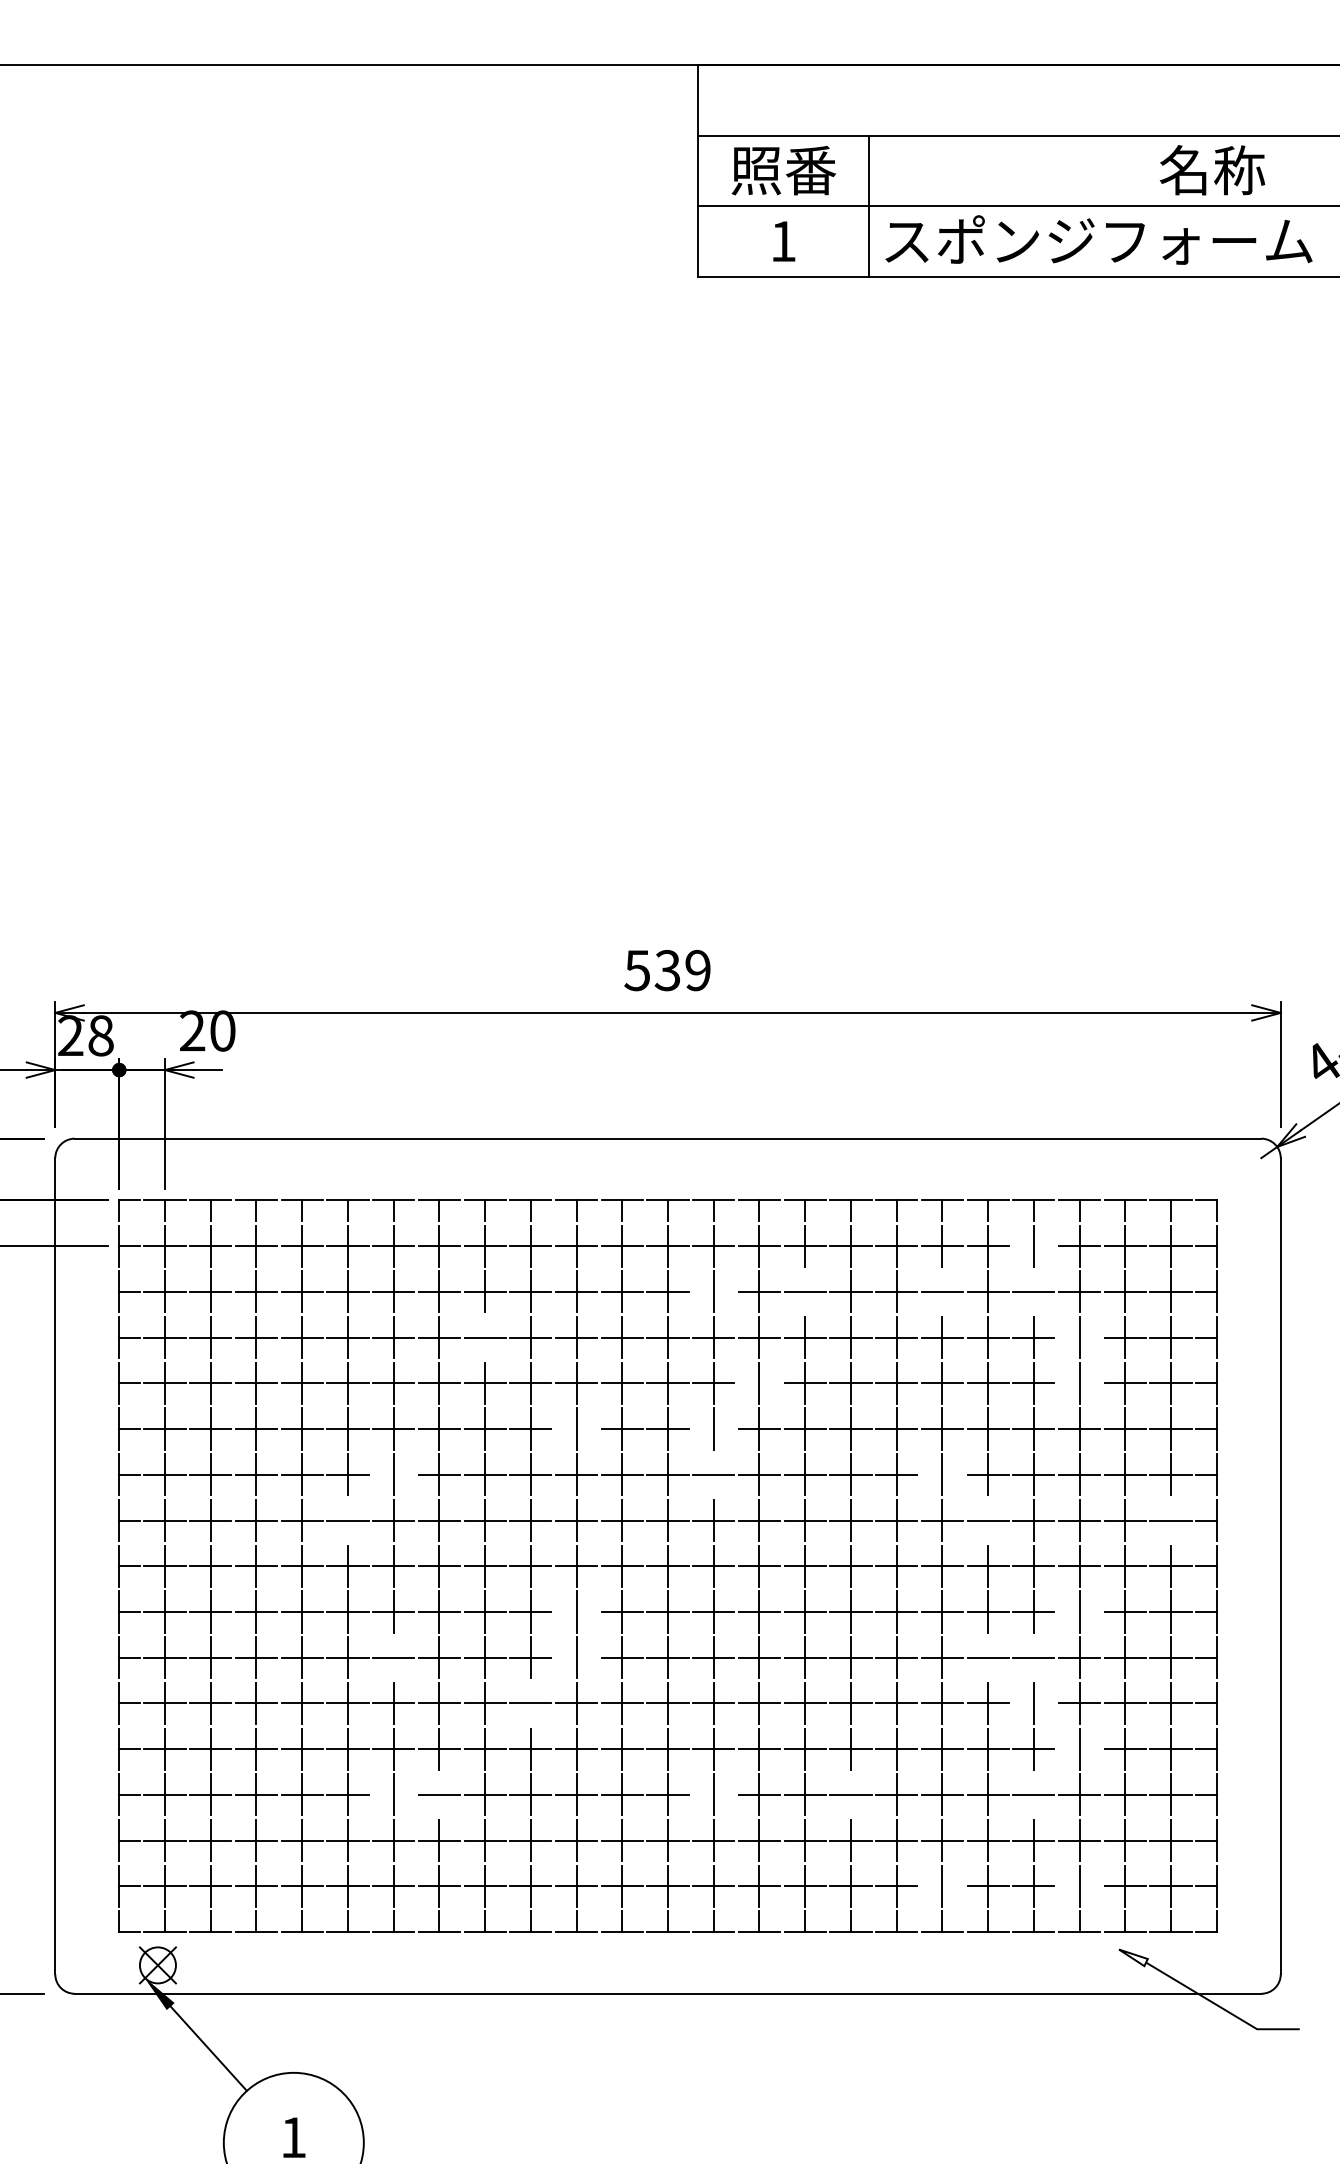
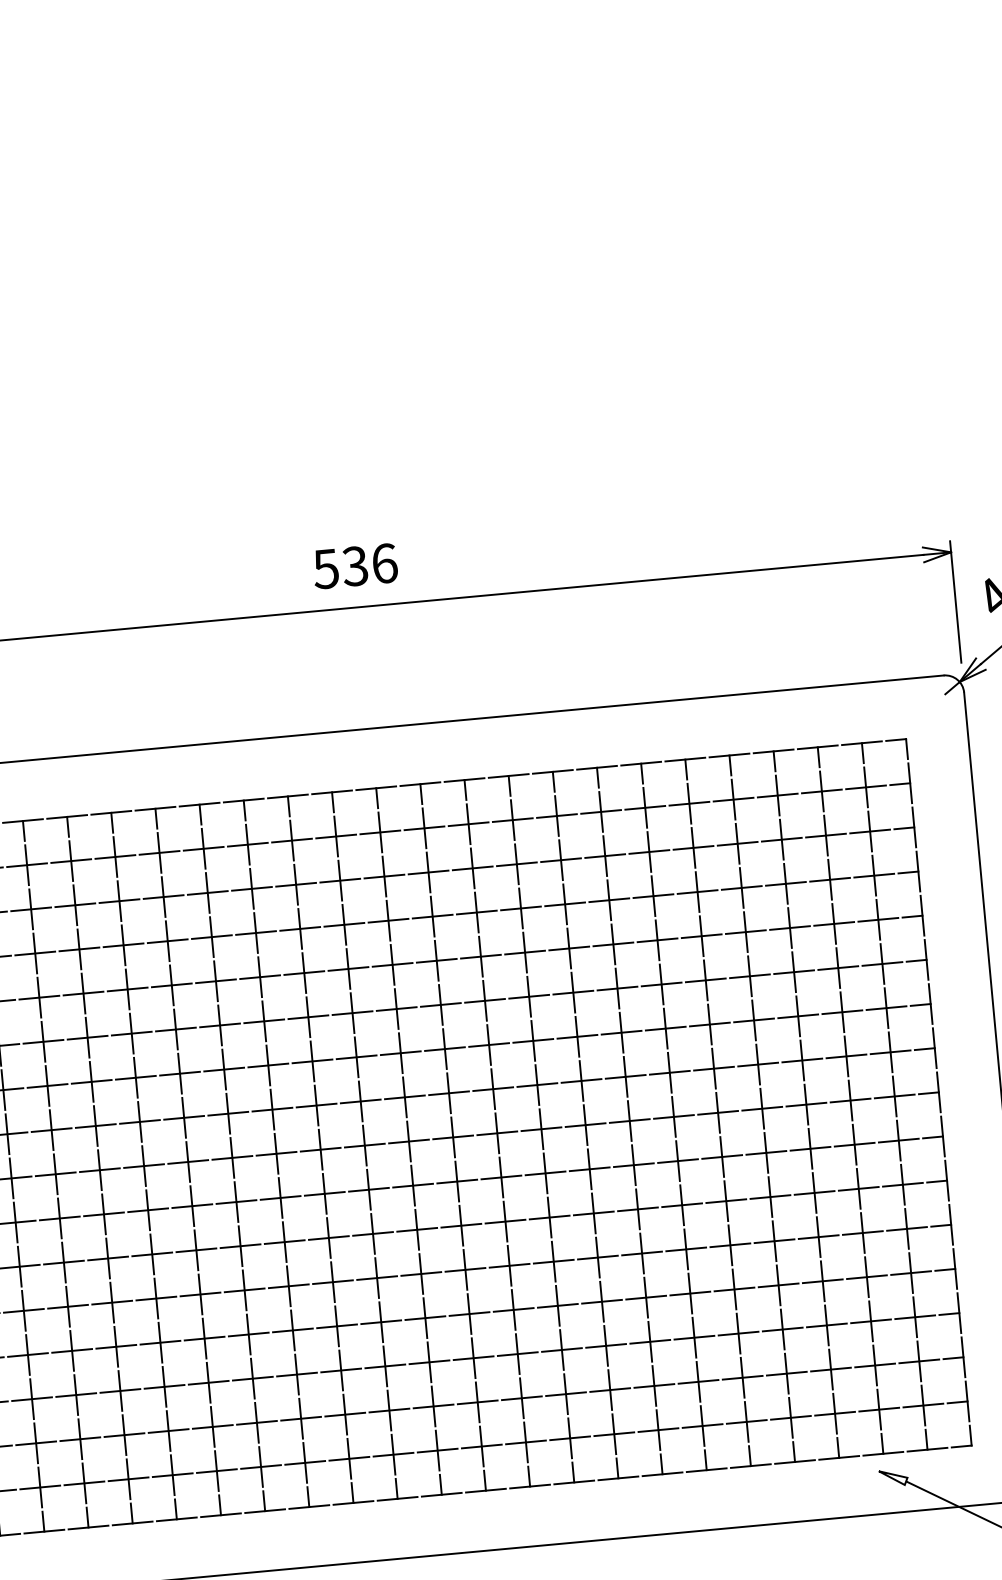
text: (698, 970) -> (385, 563), 539 -> 536
line: (1033, 1246) -> (733, 800), added
line: (713, 1291) -> (428, 872), added
line: (805, 1291) -> (517, 863), added
line: (942, 1291) -> (649, 851), added
line: (1033, 1291) -> (737, 843), added
line: (485, 1337) -> (212, 936), added
line: (1079, 1337) -> (785, 883), added
line: (759, 1383) -> (480, 956), added
line: (1079, 1383) -> (789, 928), added
line: (576, 1429) -> (308, 1017), added
line: (713, 1429) -> (440, 1005), added
line: (393, 1474) -> (135, 1077), added
line: (713, 1474) -> (444, 1048), added
line: (941, 1474) -> (664, 1028), added
line: (347, 1520) -> (95, 1126), added
line: (988, 1520) -> (714, 1068), added
line: (1171, 1520) -> (891, 1052), added
line: (576, 1611) -> (324, 1193), added
line: (1079, 1611) -> (810, 1148), added
line: (393, 1657) -> (152, 1254), added
line: (576, 1657) -> (328, 1237), added
line: (988, 1657) -> (726, 1200), added
line: (1033, 1657) -> (770, 1196), added
line: (530, 1702) -> (288, 1285), added
line: (1033, 1703) -> (774, 1241), added
line: (1079, 1749) -> (822, 1281), added
line: (393, 1794) -> (164, 1386), added
line: (439, 1794) -> (208, 1382), added
line: (713, 1794) -> (473, 1357), added
line: (850, 1794) -> (605, 1345), added
line: (1033, 1794) -> (782, 1329), added
line: (941, 1886) -> (701, 1426), added
line: (1079, 1886) -> (835, 1413), added

